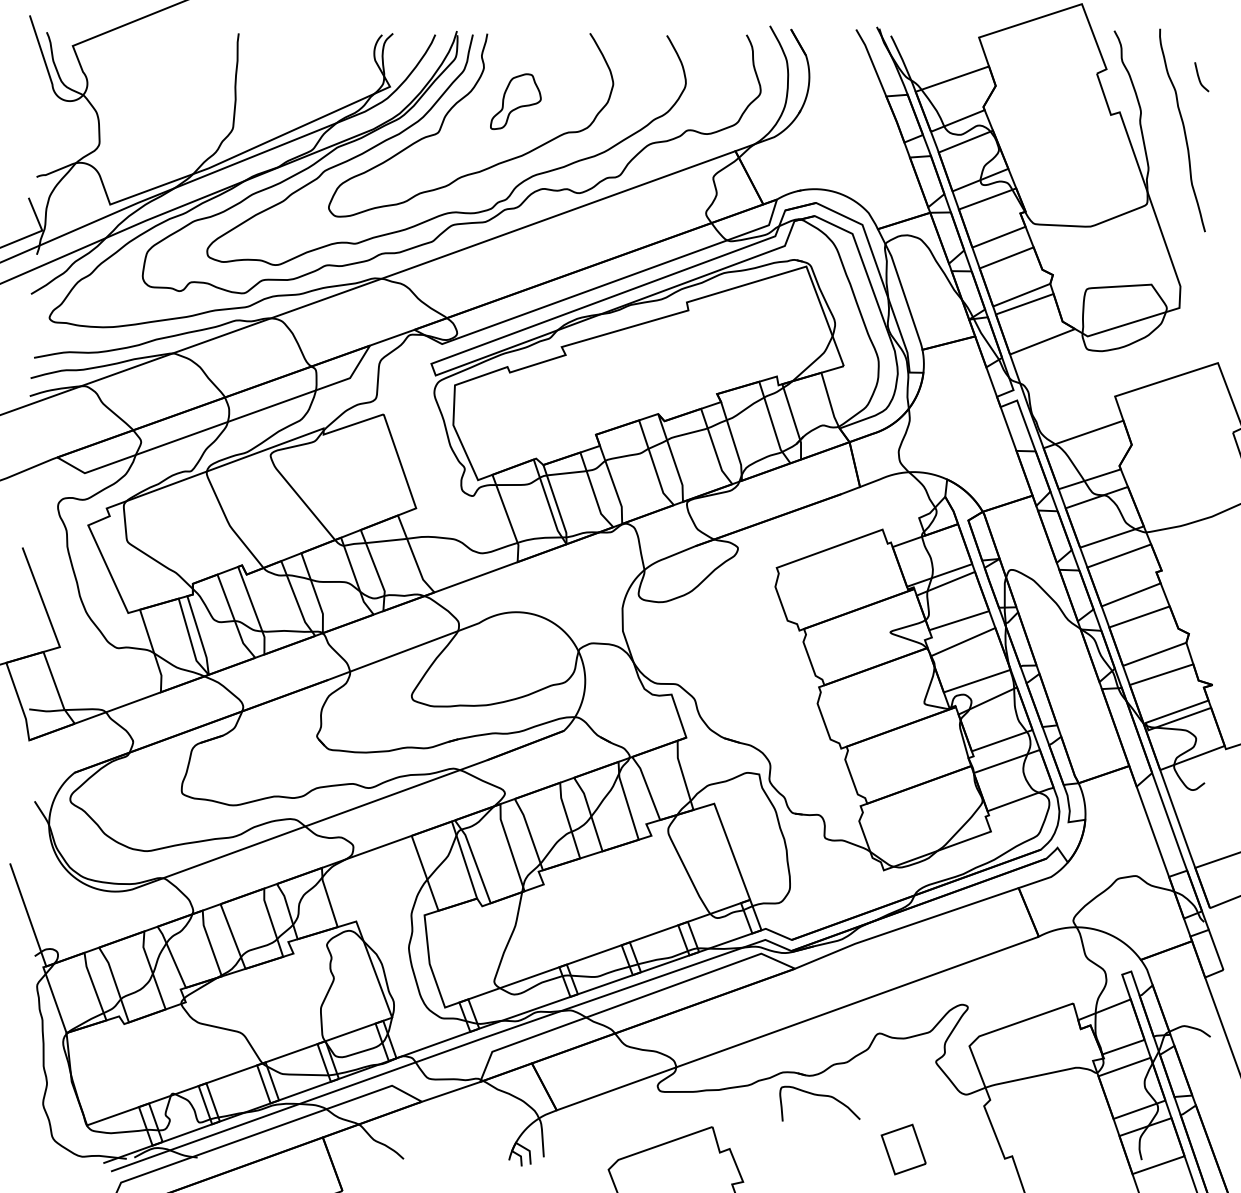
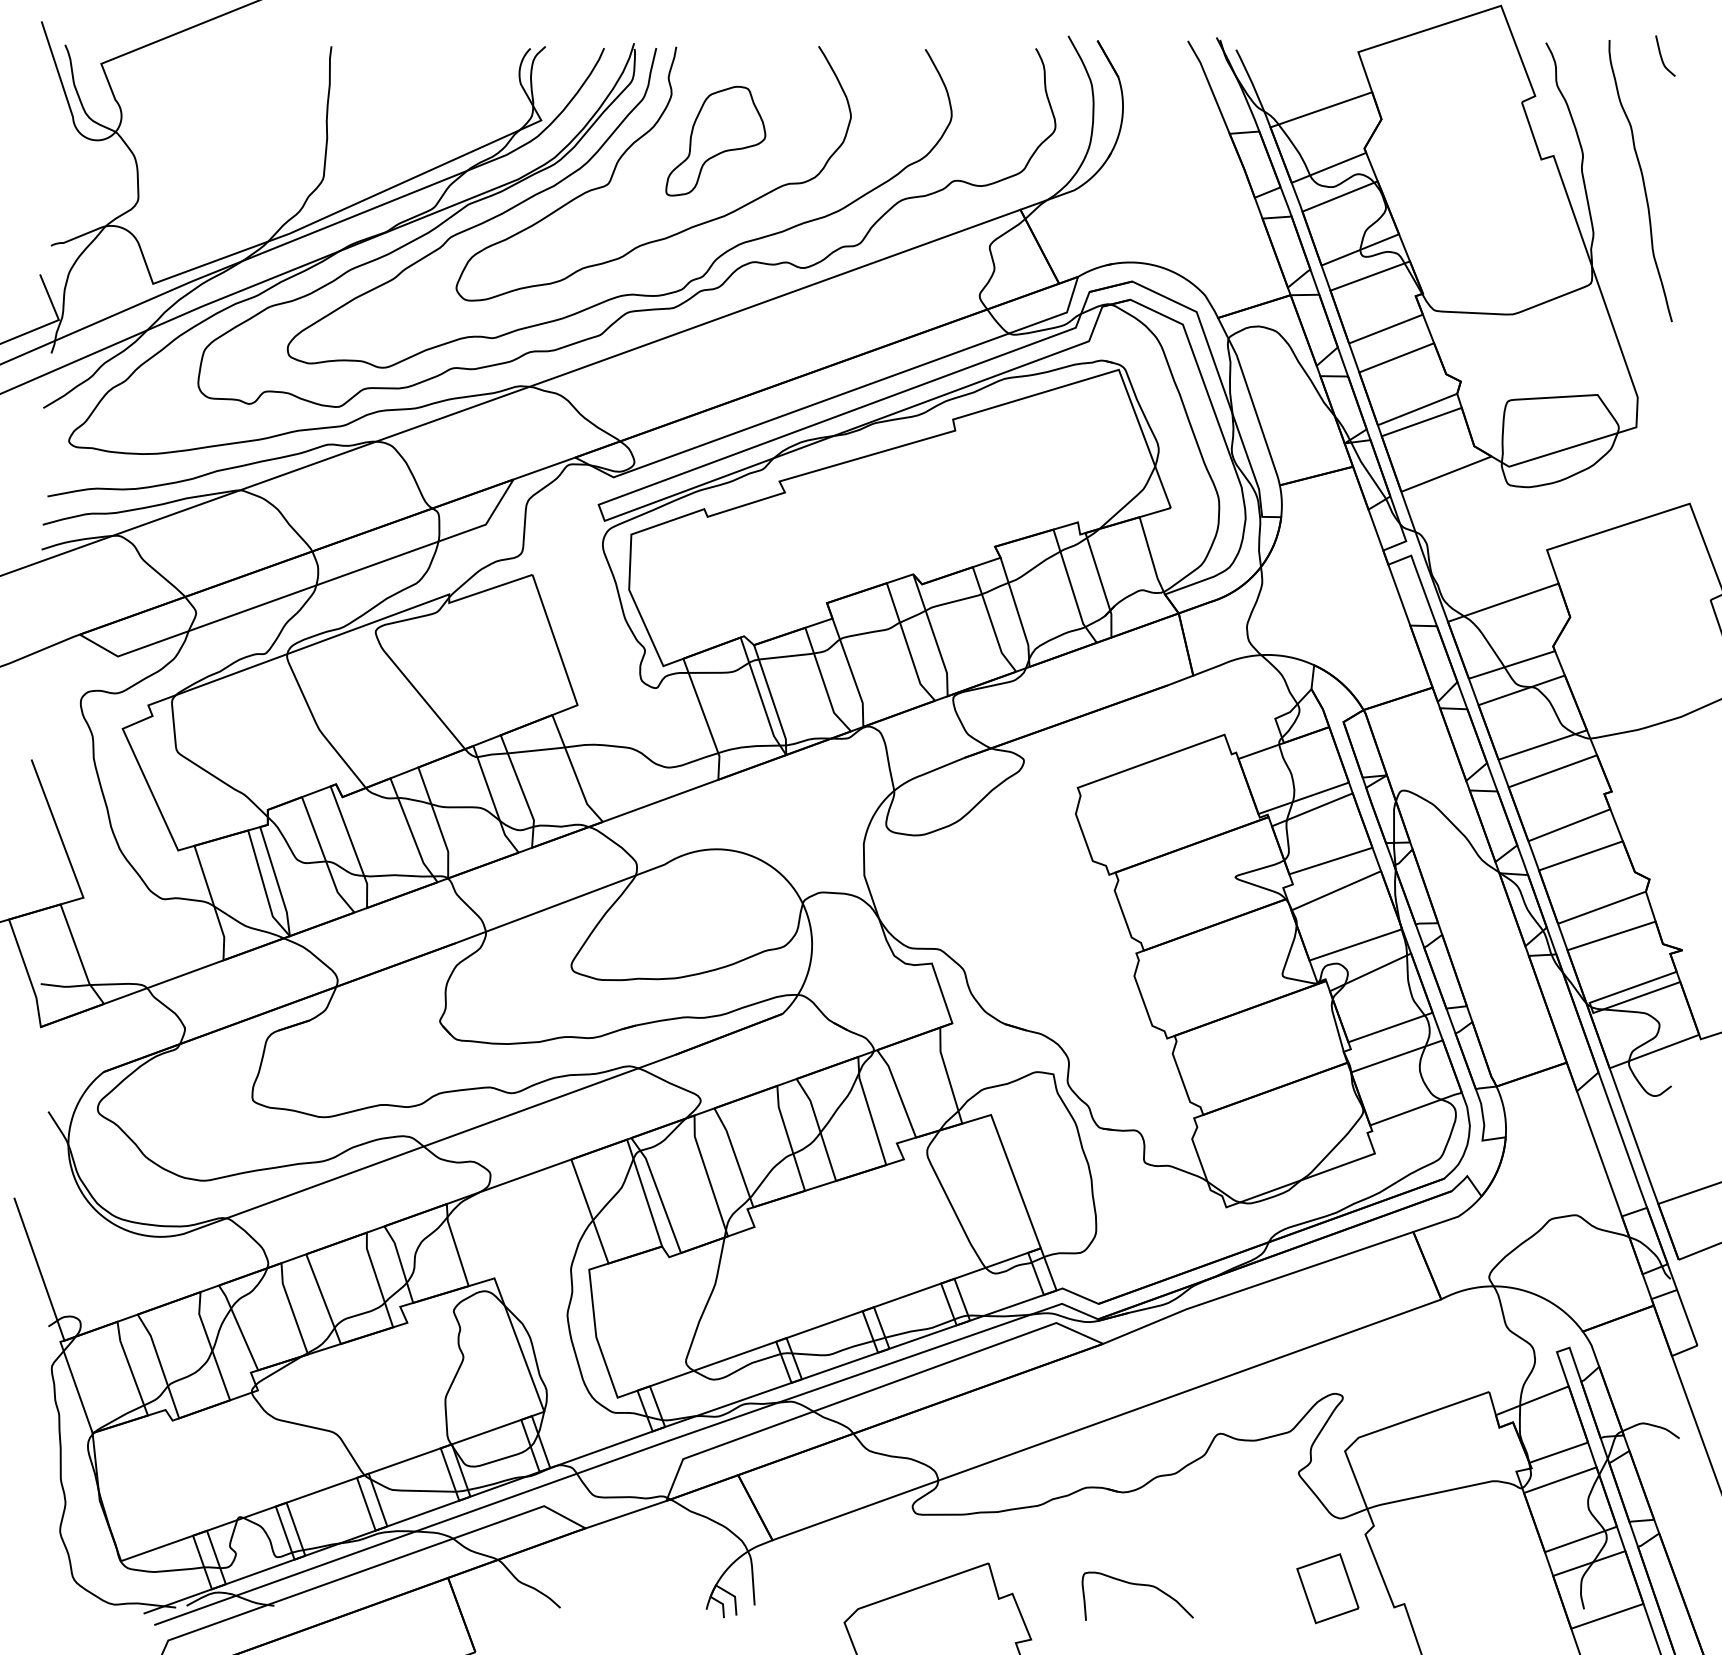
curve: (1199, 78) -> (1662, 57), moved
part: (515, 101) -> (715, 140), size x1.43
curve: (819, 1096) -> (1137, 1585), moved
part: (903, 1149) -> (1327, 1588), moved

